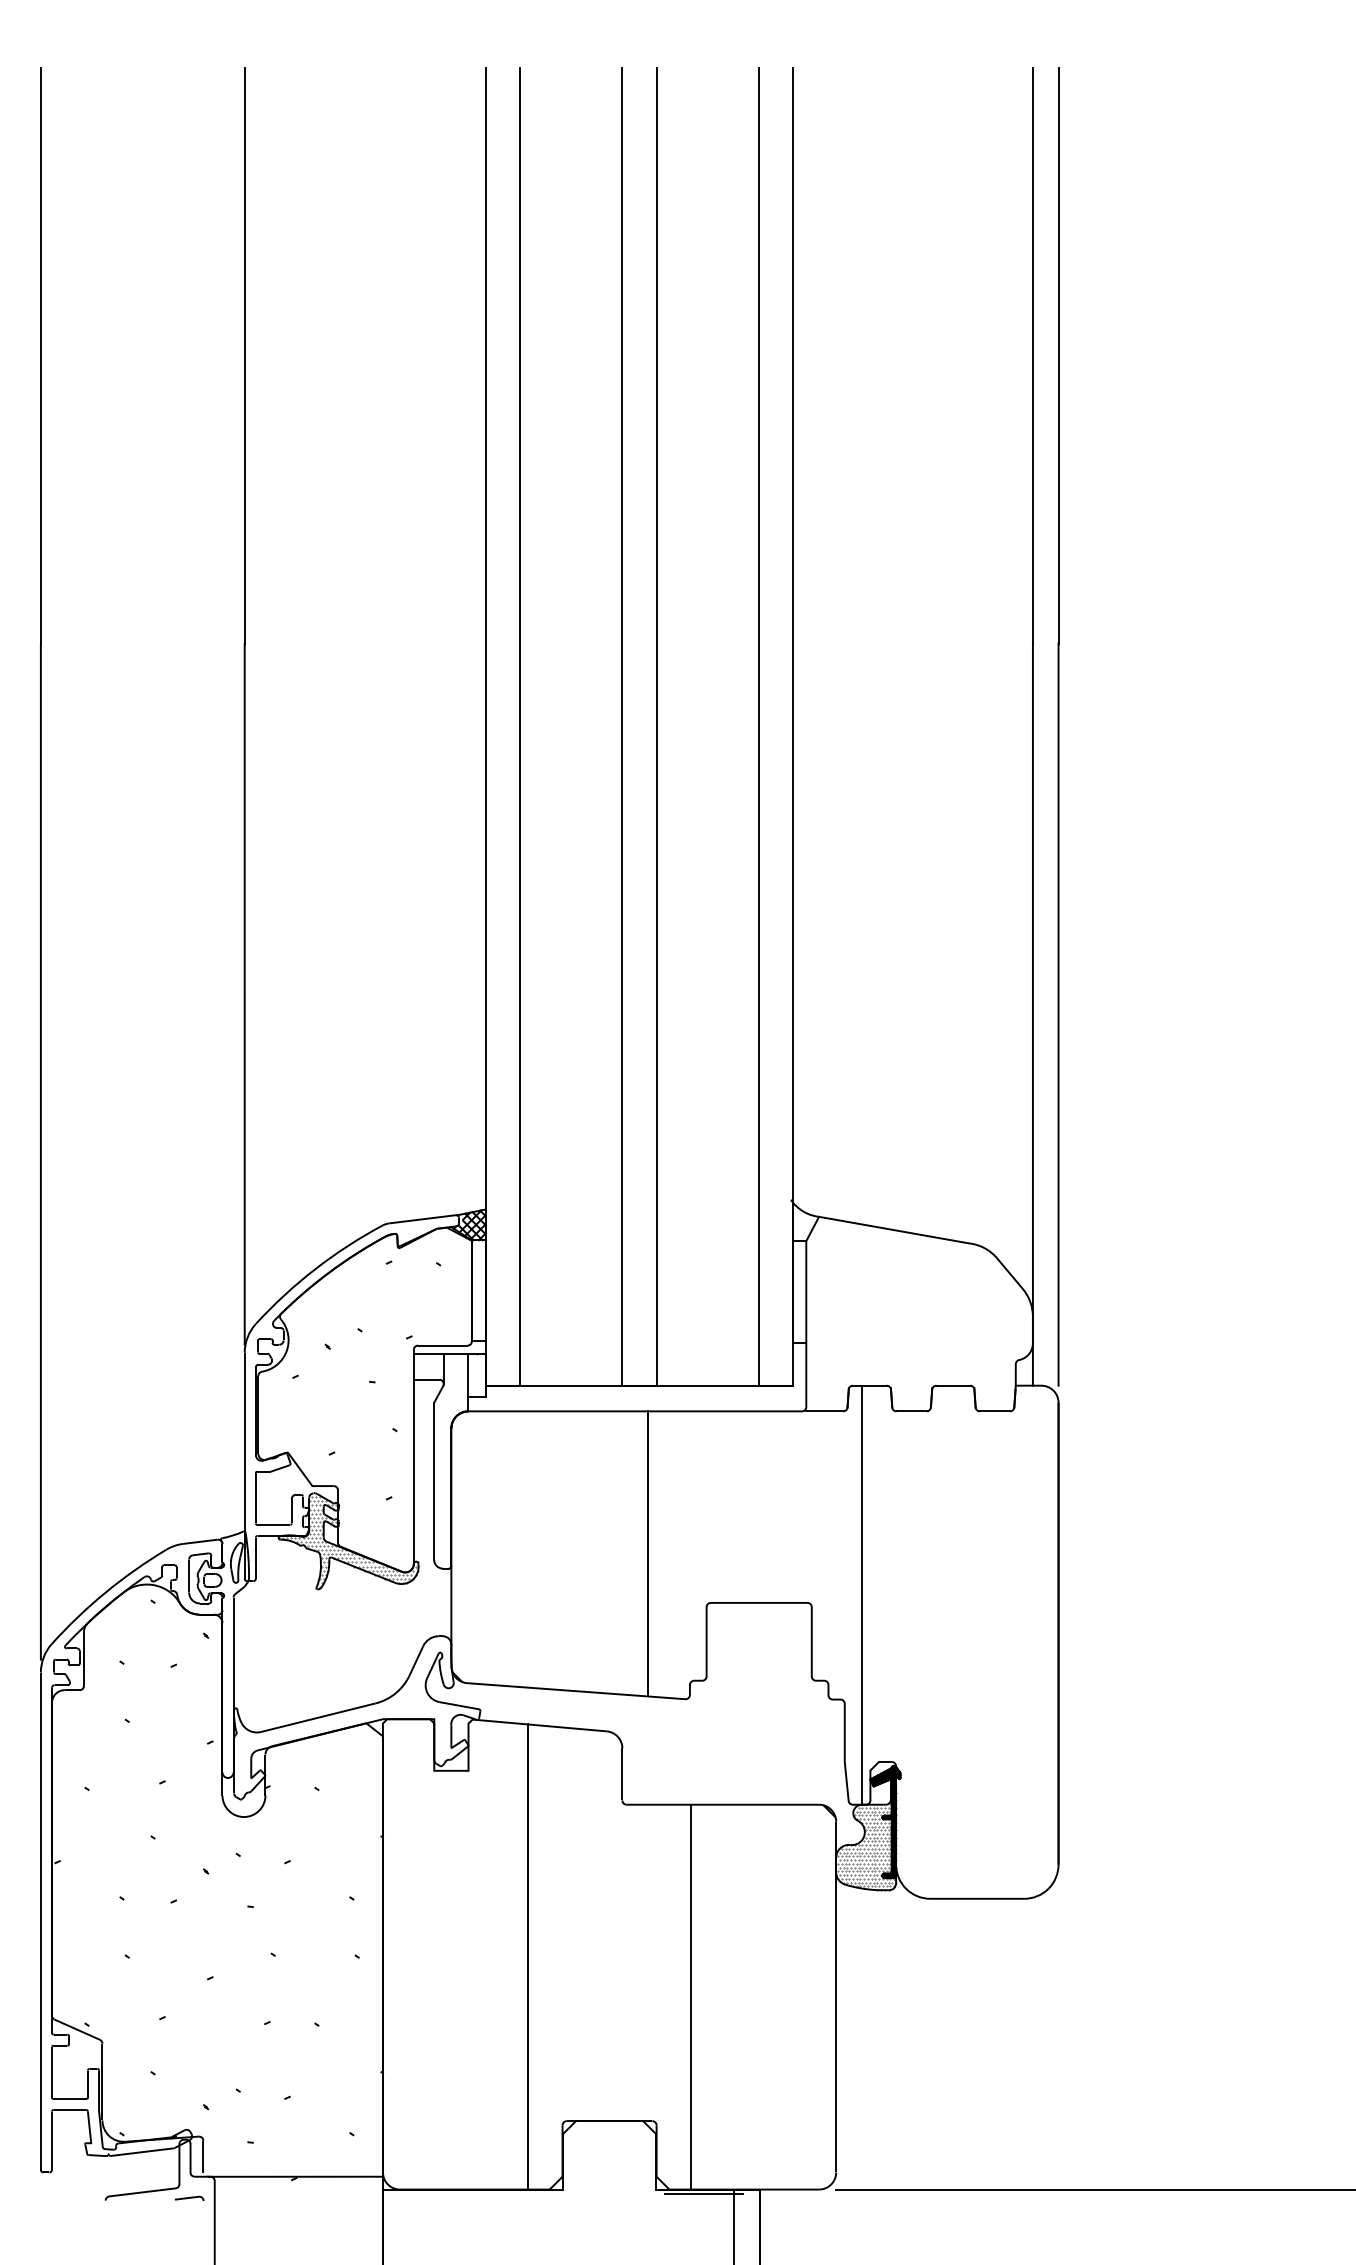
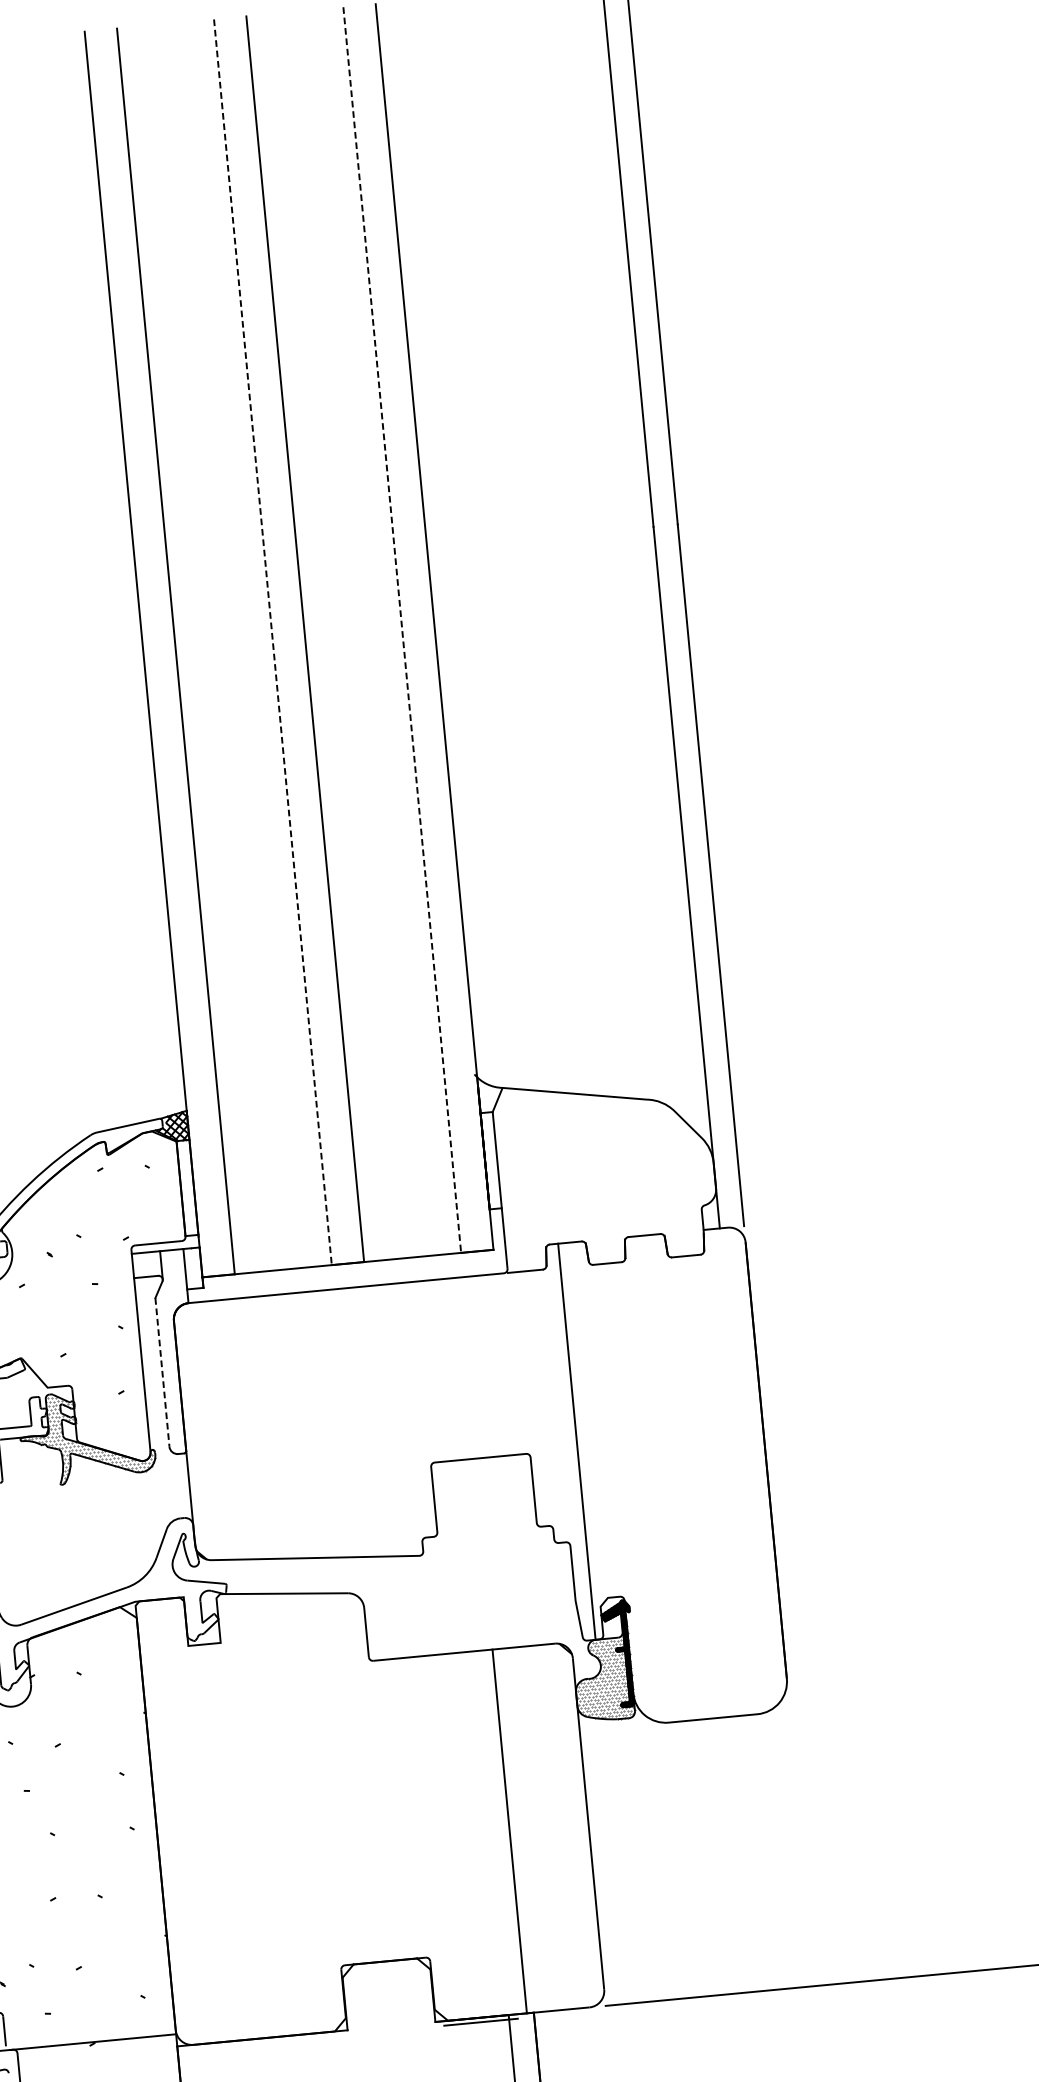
line: (622, 726) -> (272, 641), solid -> dashed
line: (759, 726) -> (402, 629), solid -> dashed
line: (434, 1481) -> (162, 1372), solid -> dashed
line: (648, 1553) -> (371, 1421), removed
line: (528, 1956) -> (294, 1813), removed
line: (690, 1996) -> (509, 1830), moved

